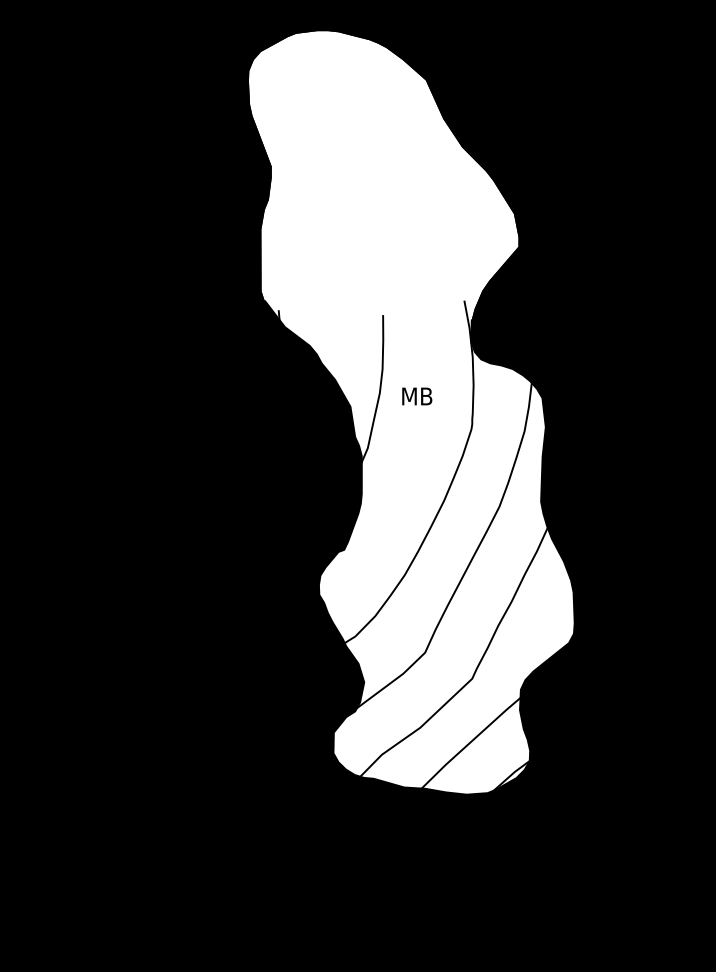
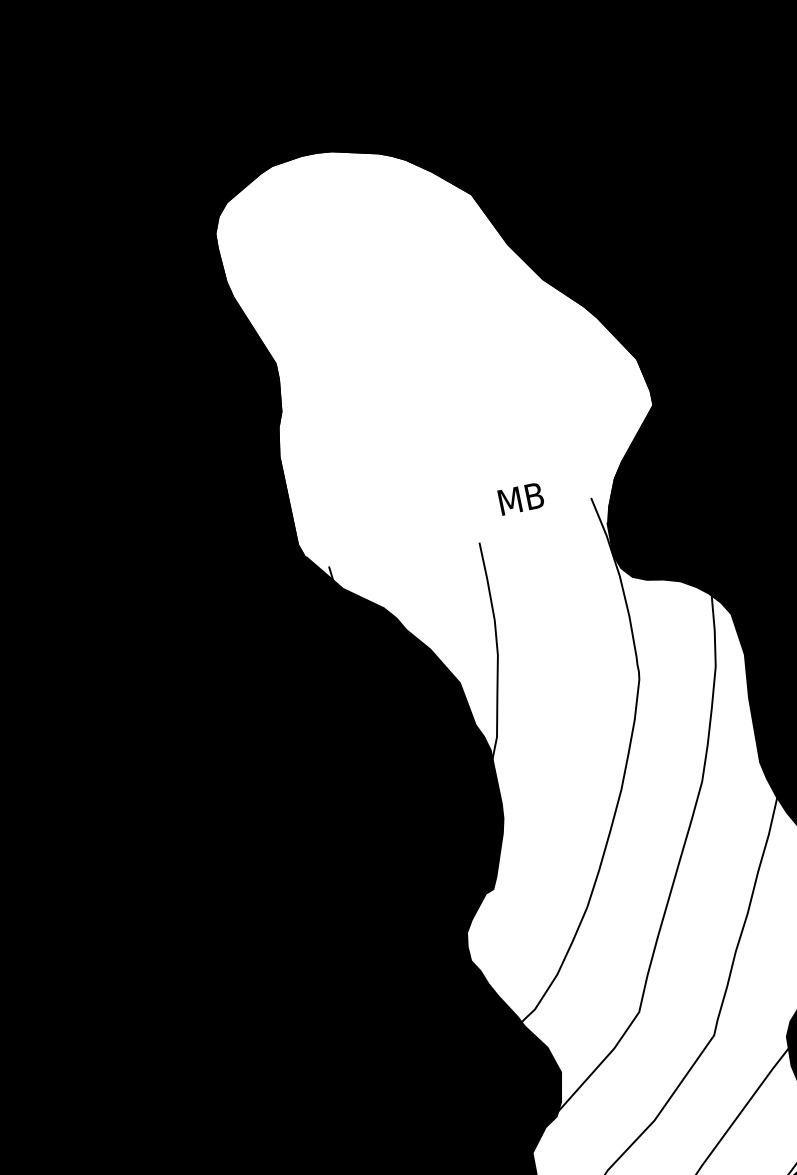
text: (417, 396) -> (521, 498), moved

